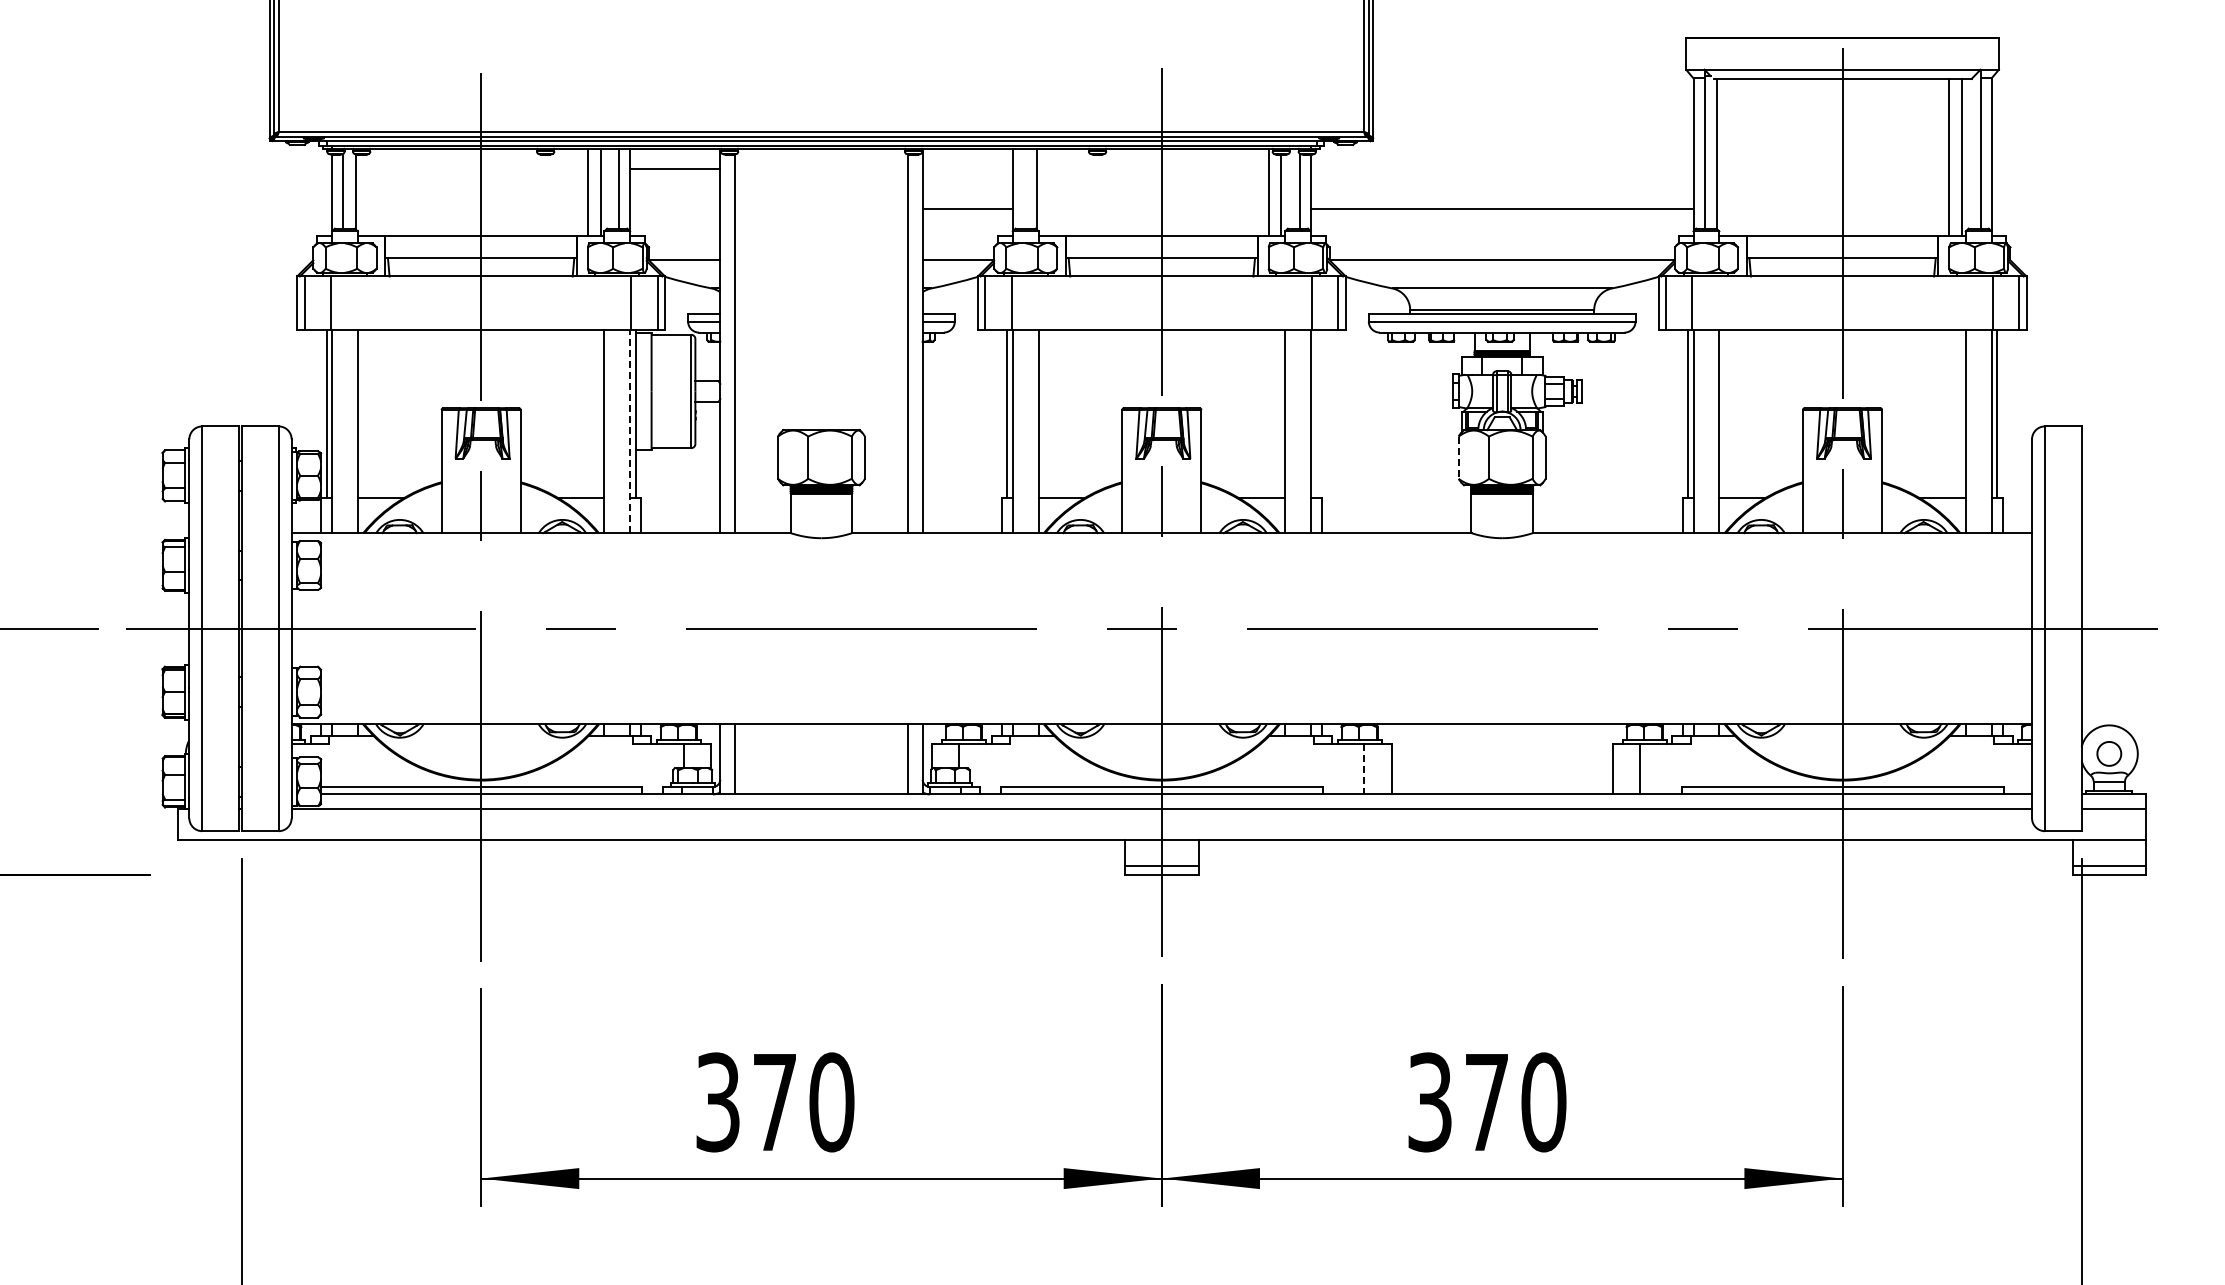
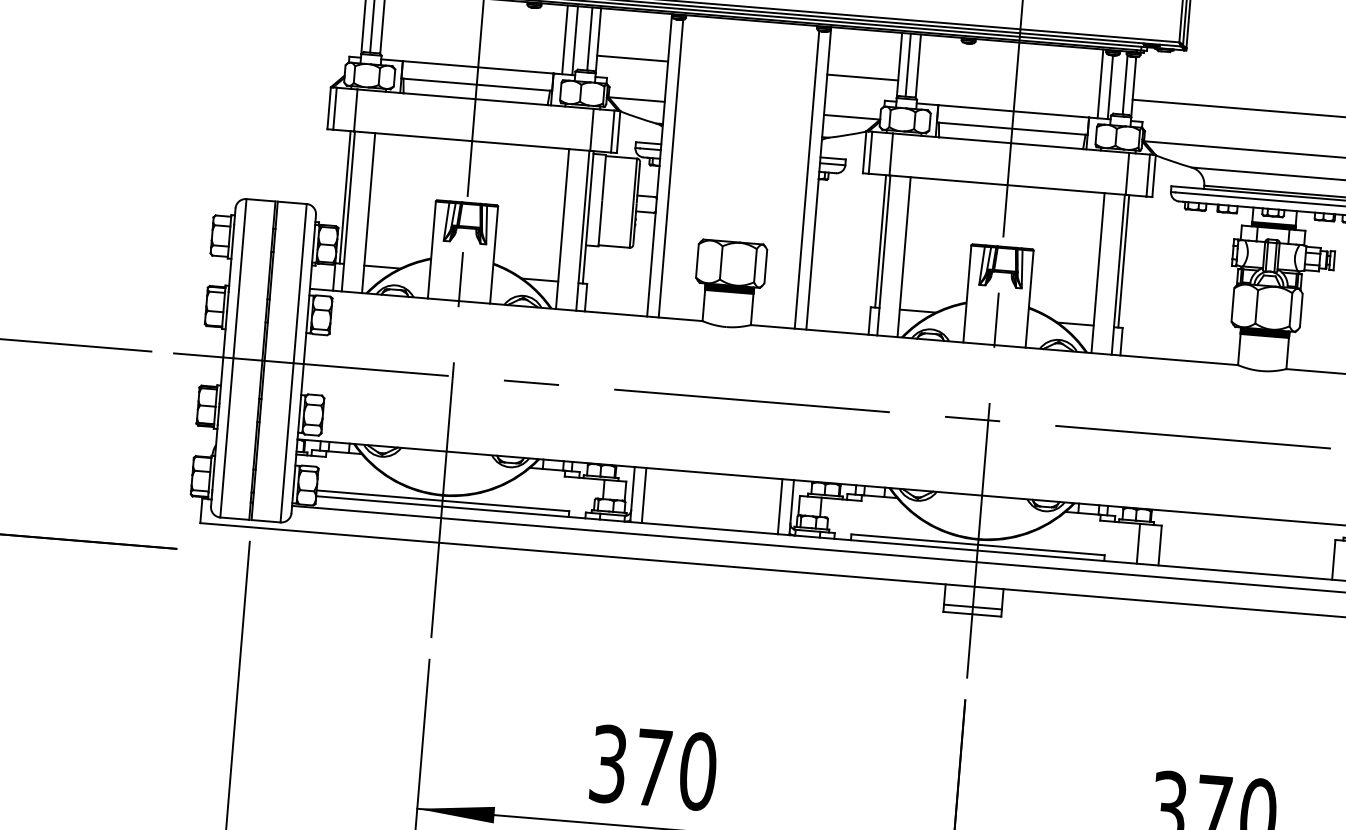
line: (675, 168) -> (632, 58), moved
line: (1023, 188) -> (907, 65), added
line: (1316, 413) -> (1123, 260), added
line: (630, 431) -> (583, 230), dashed -> solid
line: (1458, 458) -> (1232, 305), dashed -> solid
line: (1364, 769) -> (1138, 544), dashed -> solid

